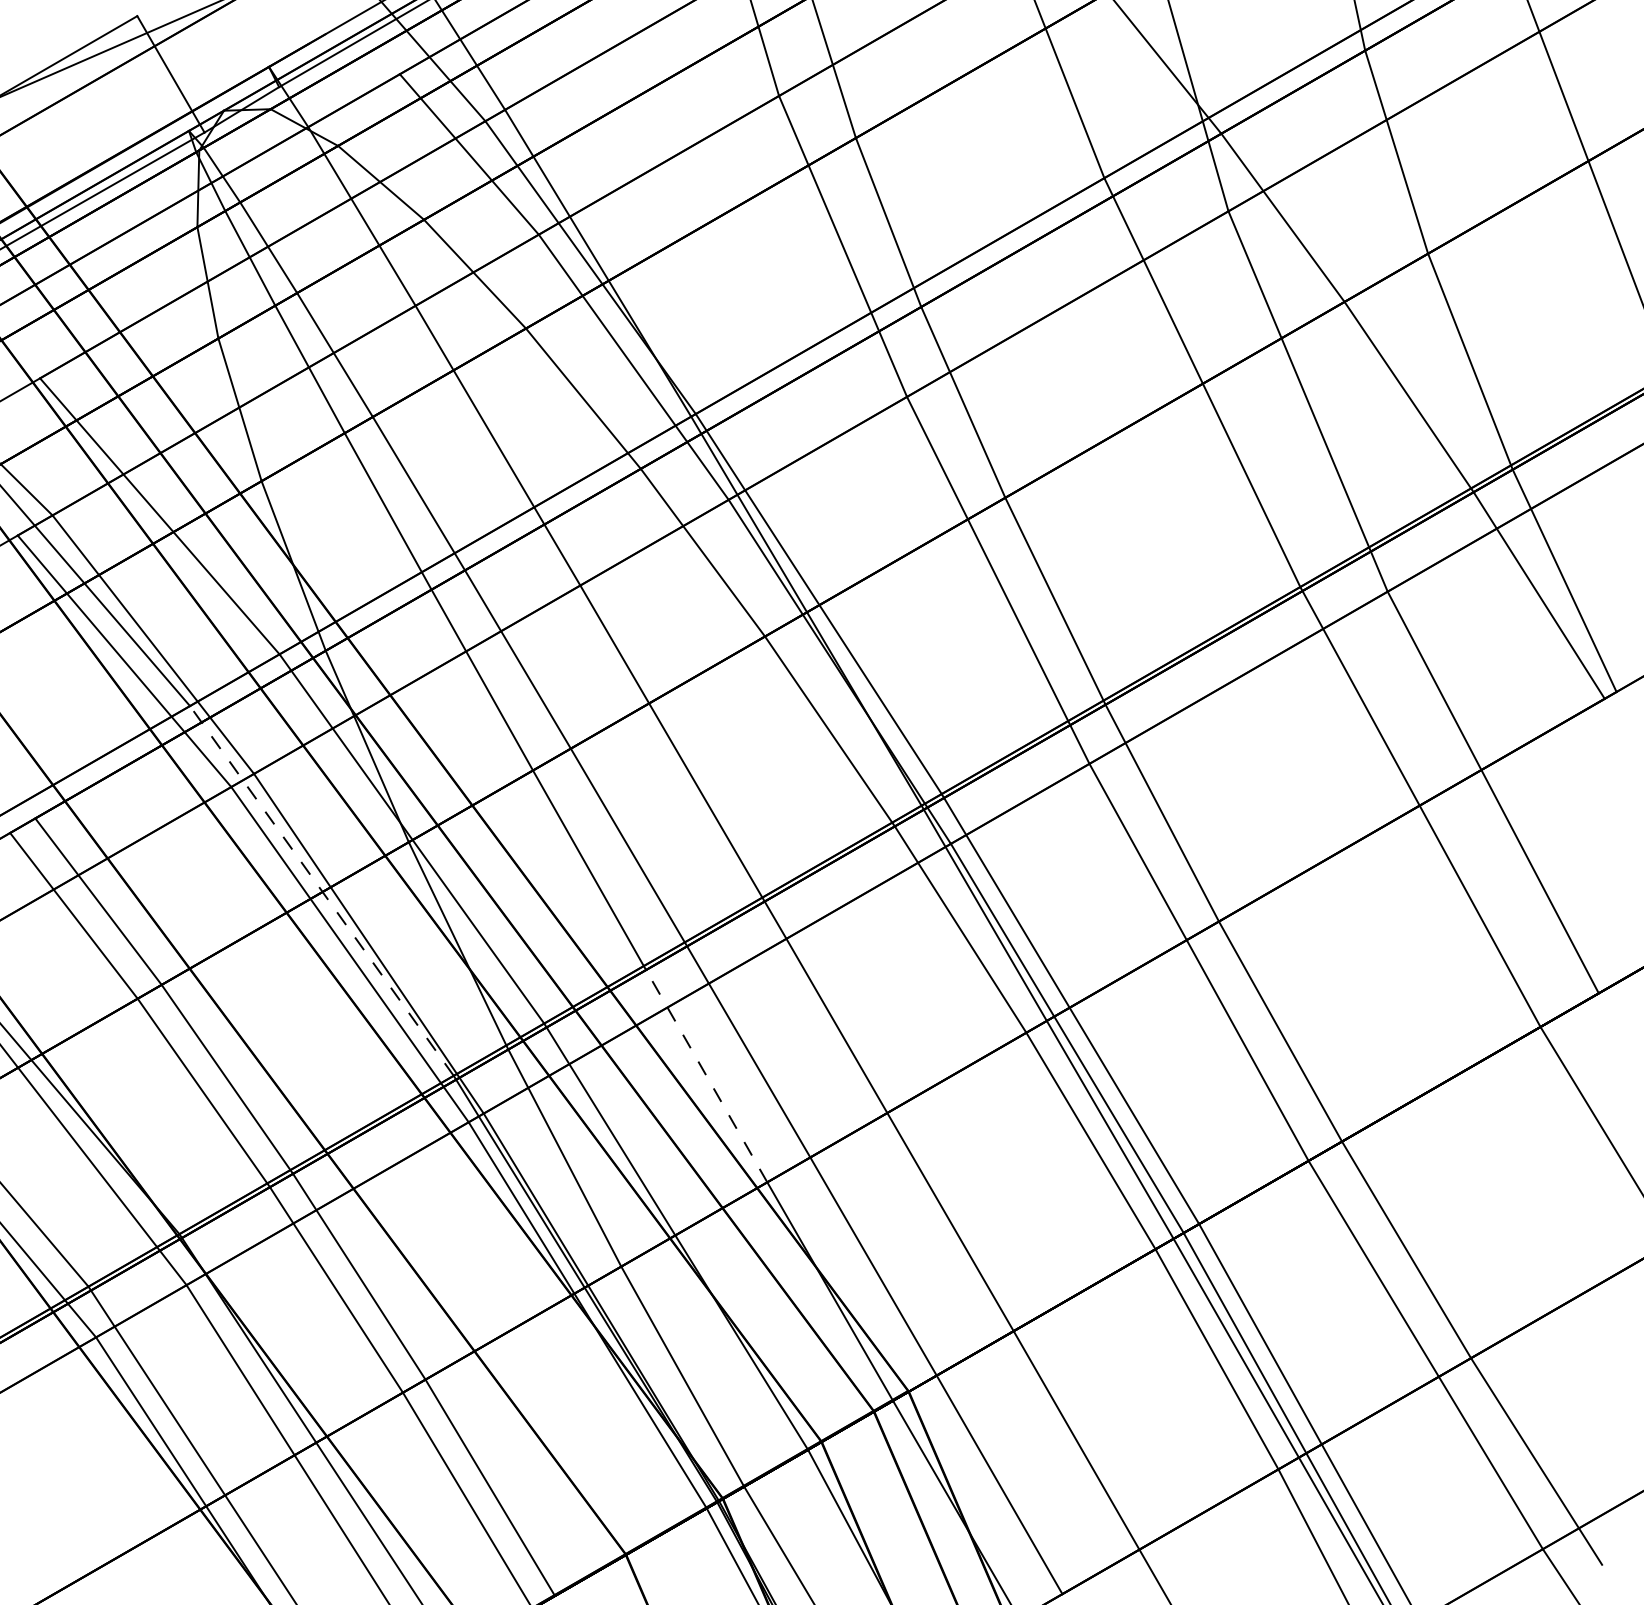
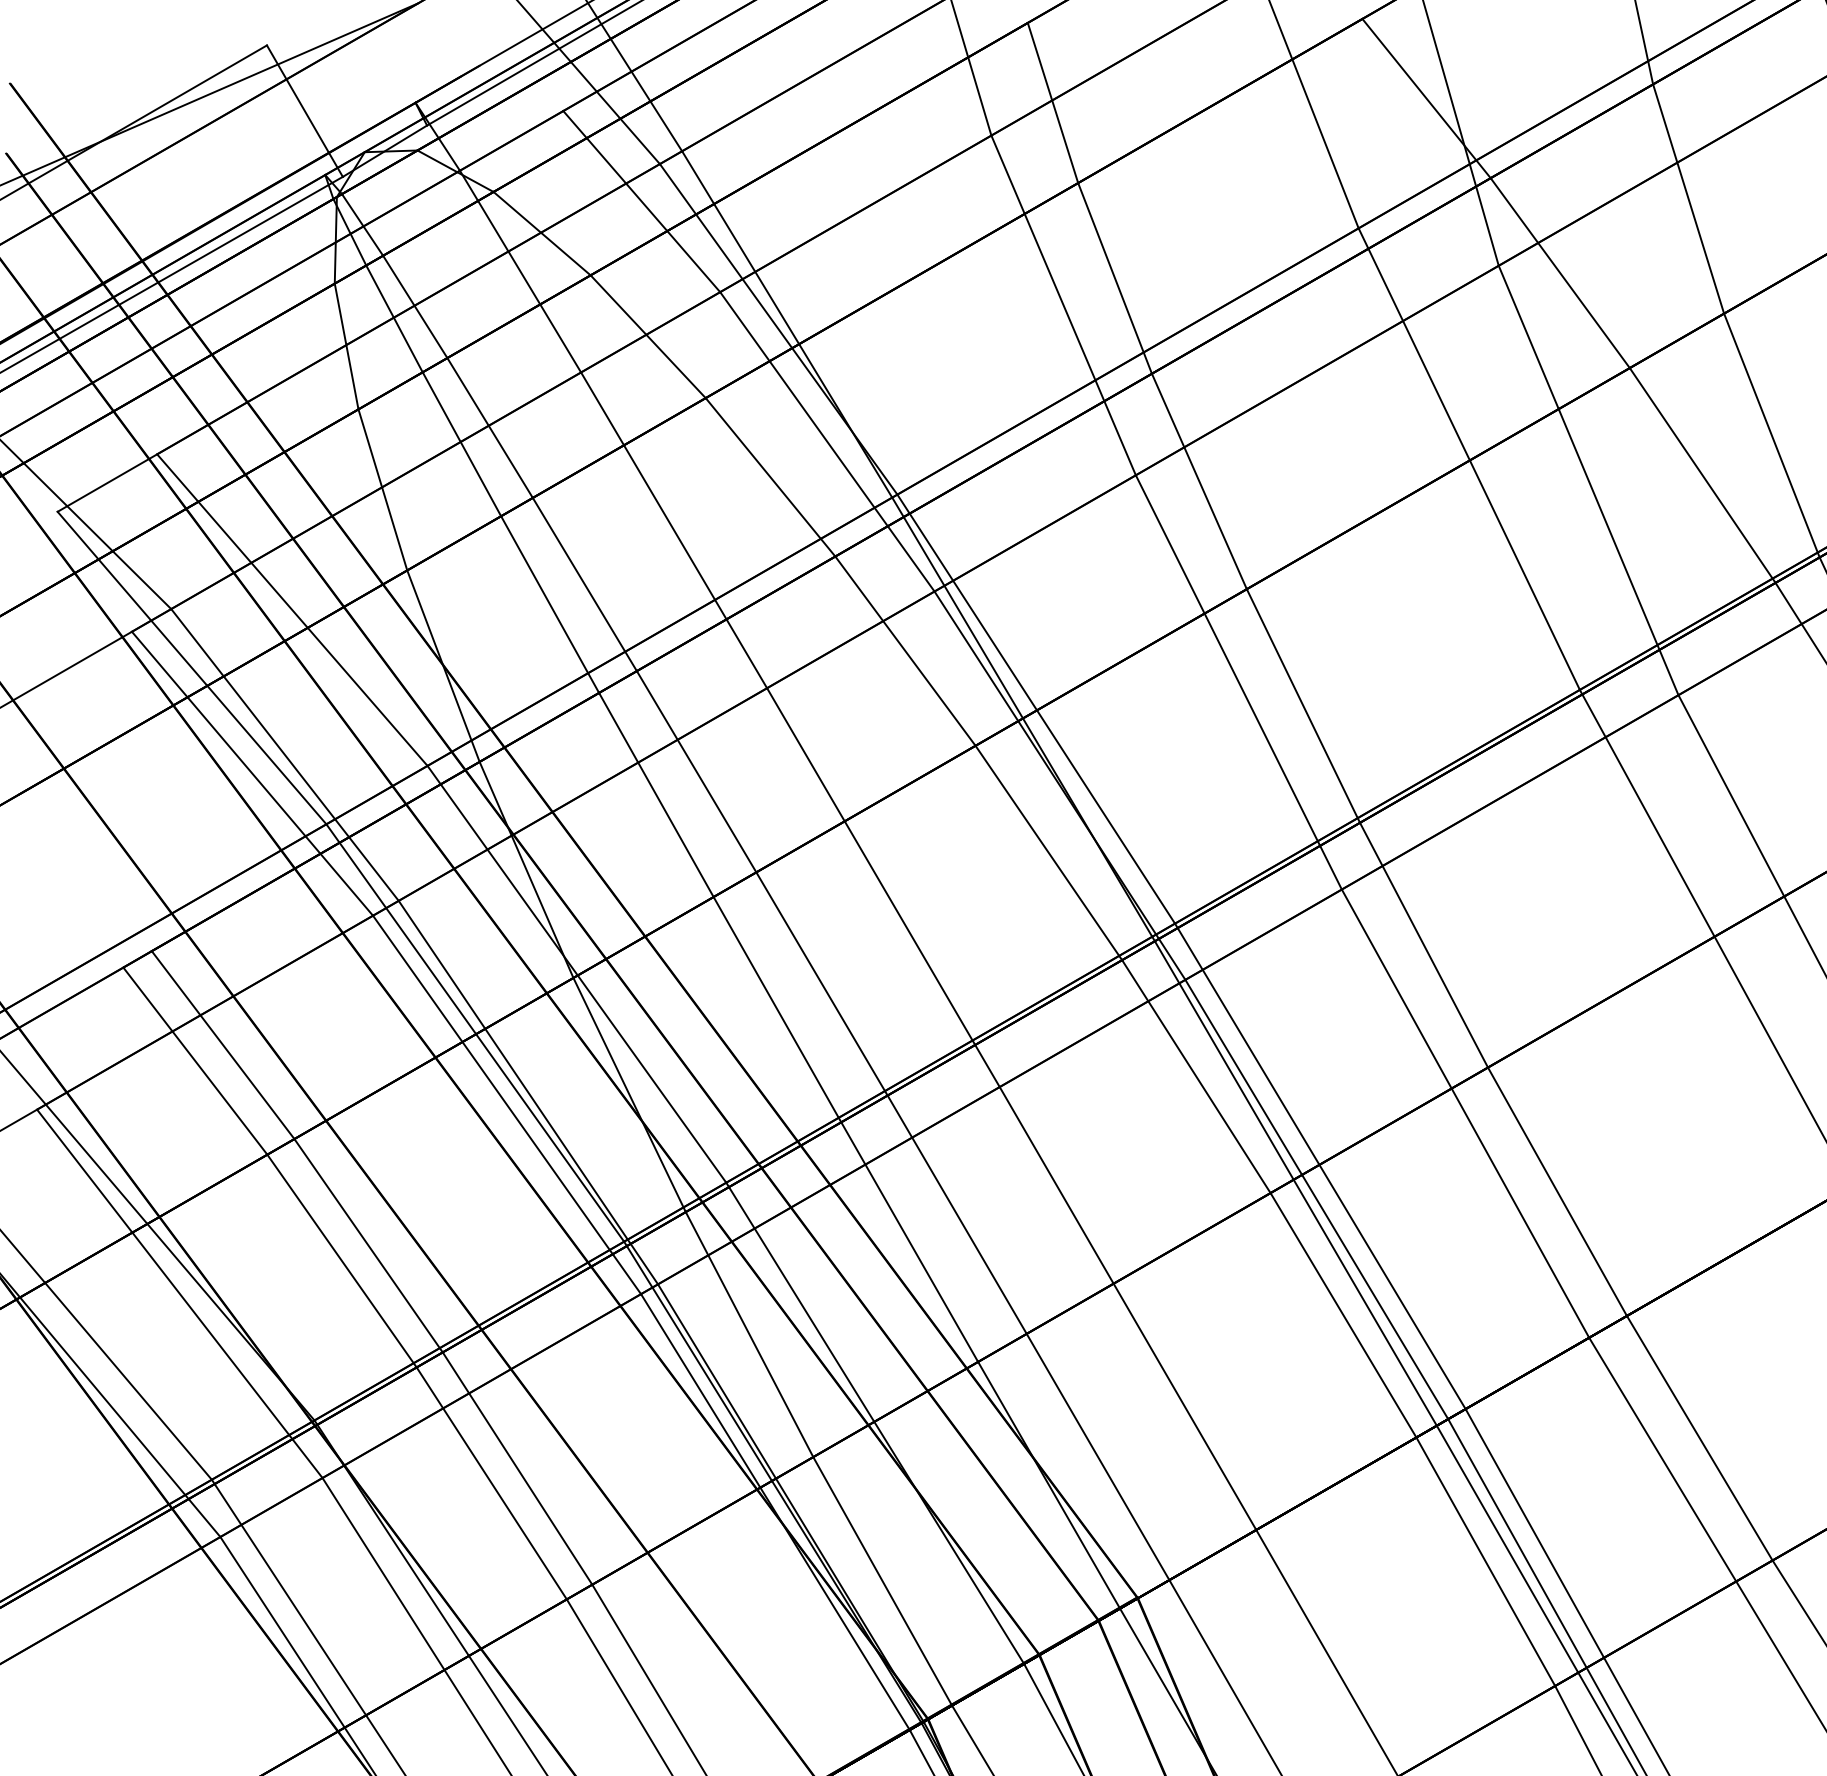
line: (321, 890) -> (474, 1032), dashed -> solid
line: (706, 1075) -> (909, 1241), dashed -> solid

